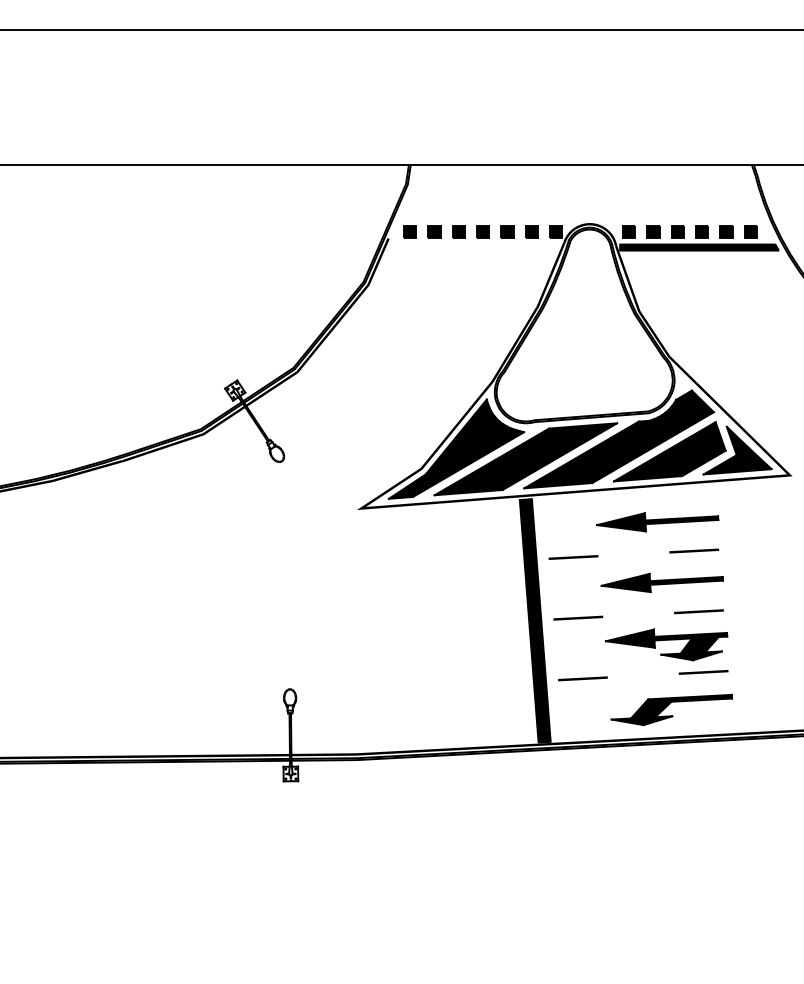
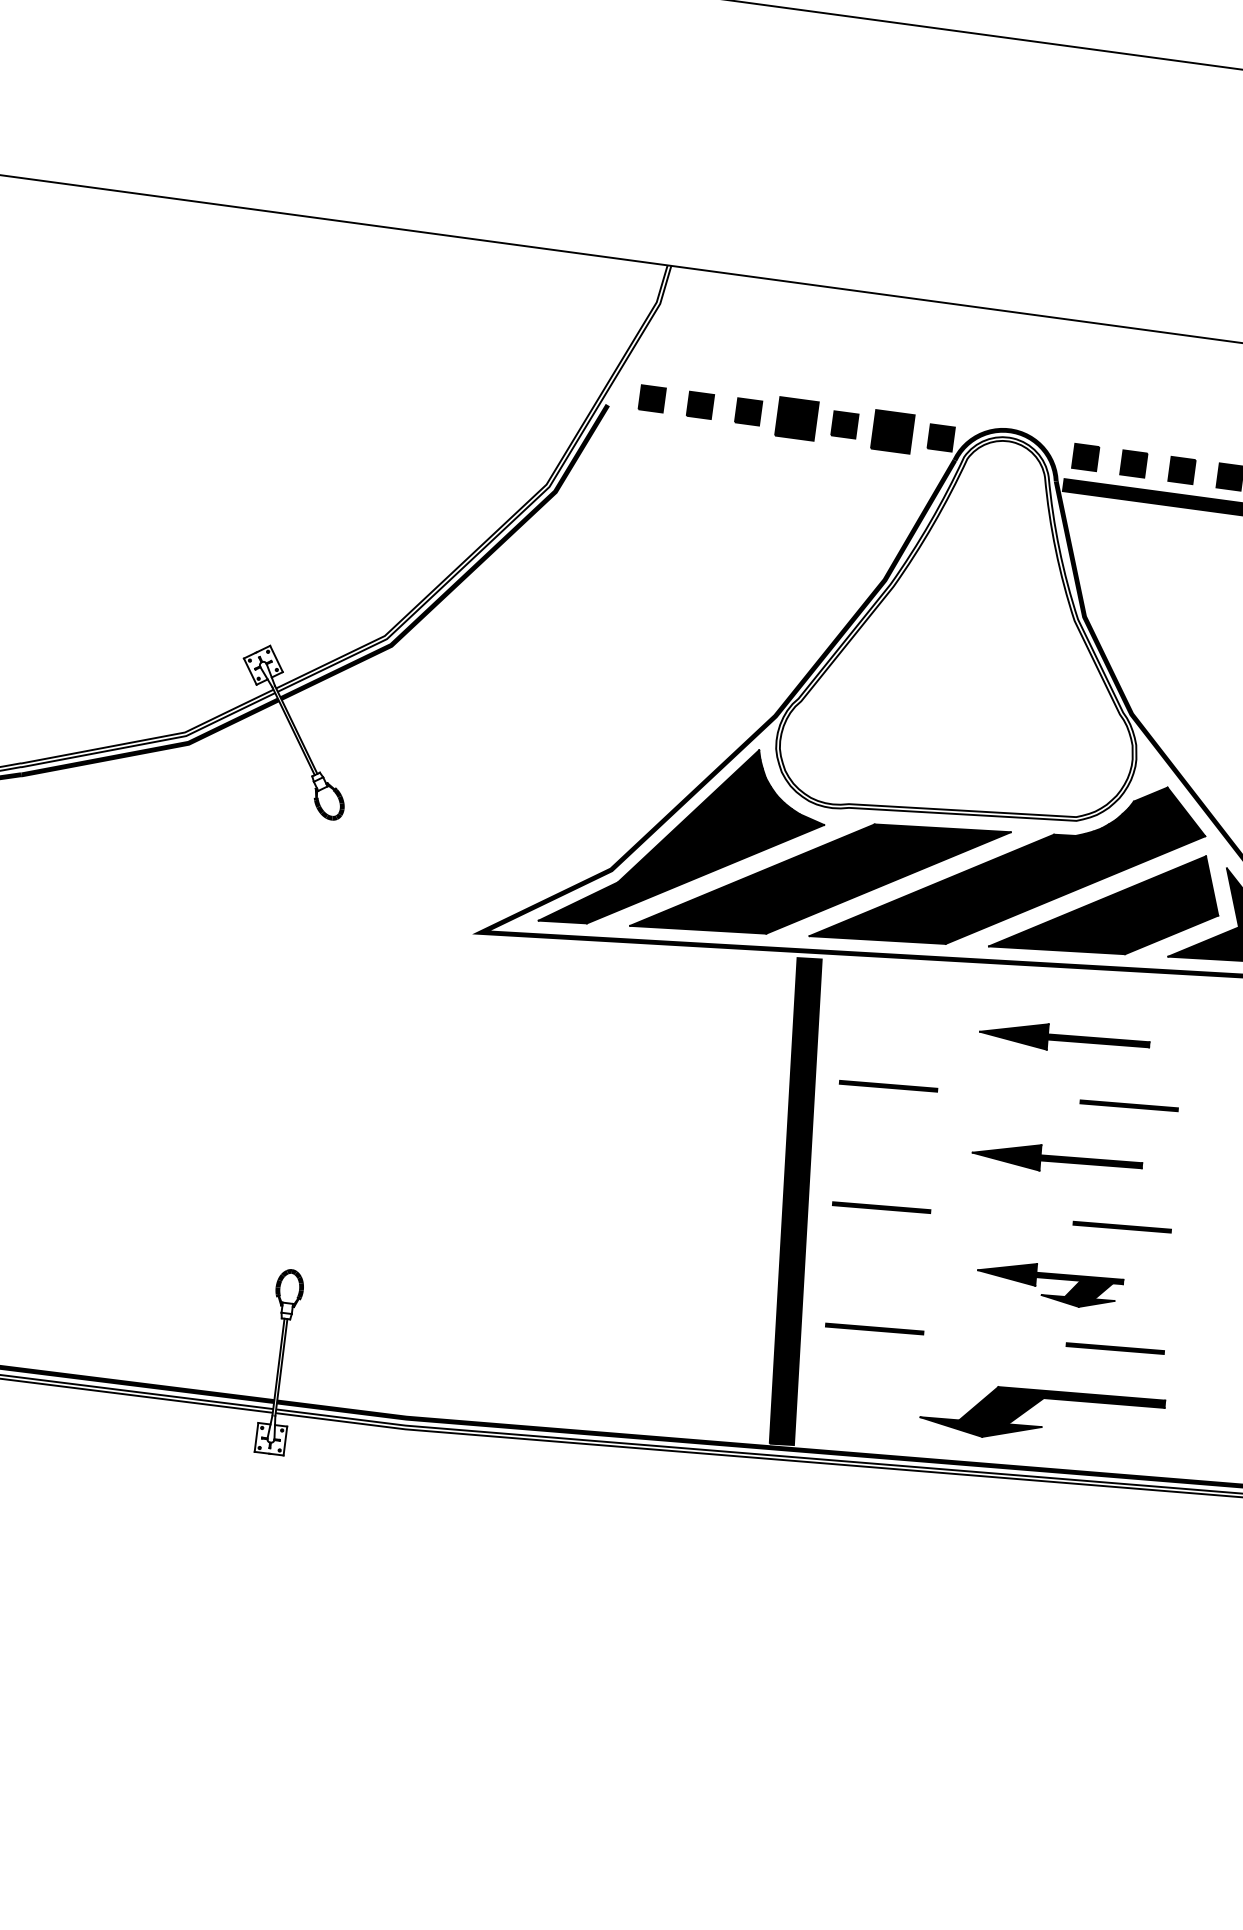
part: (482, 231) -> (795, 416), size x1.6
part: (531, 231) -> (892, 429), size x1.6
part: (657, 522) -> (1064, 1039), size x0.7
part: (661, 582) -> (1055, 1159), size x0.7
part: (666, 644) -> (1049, 1283), size x0.6

